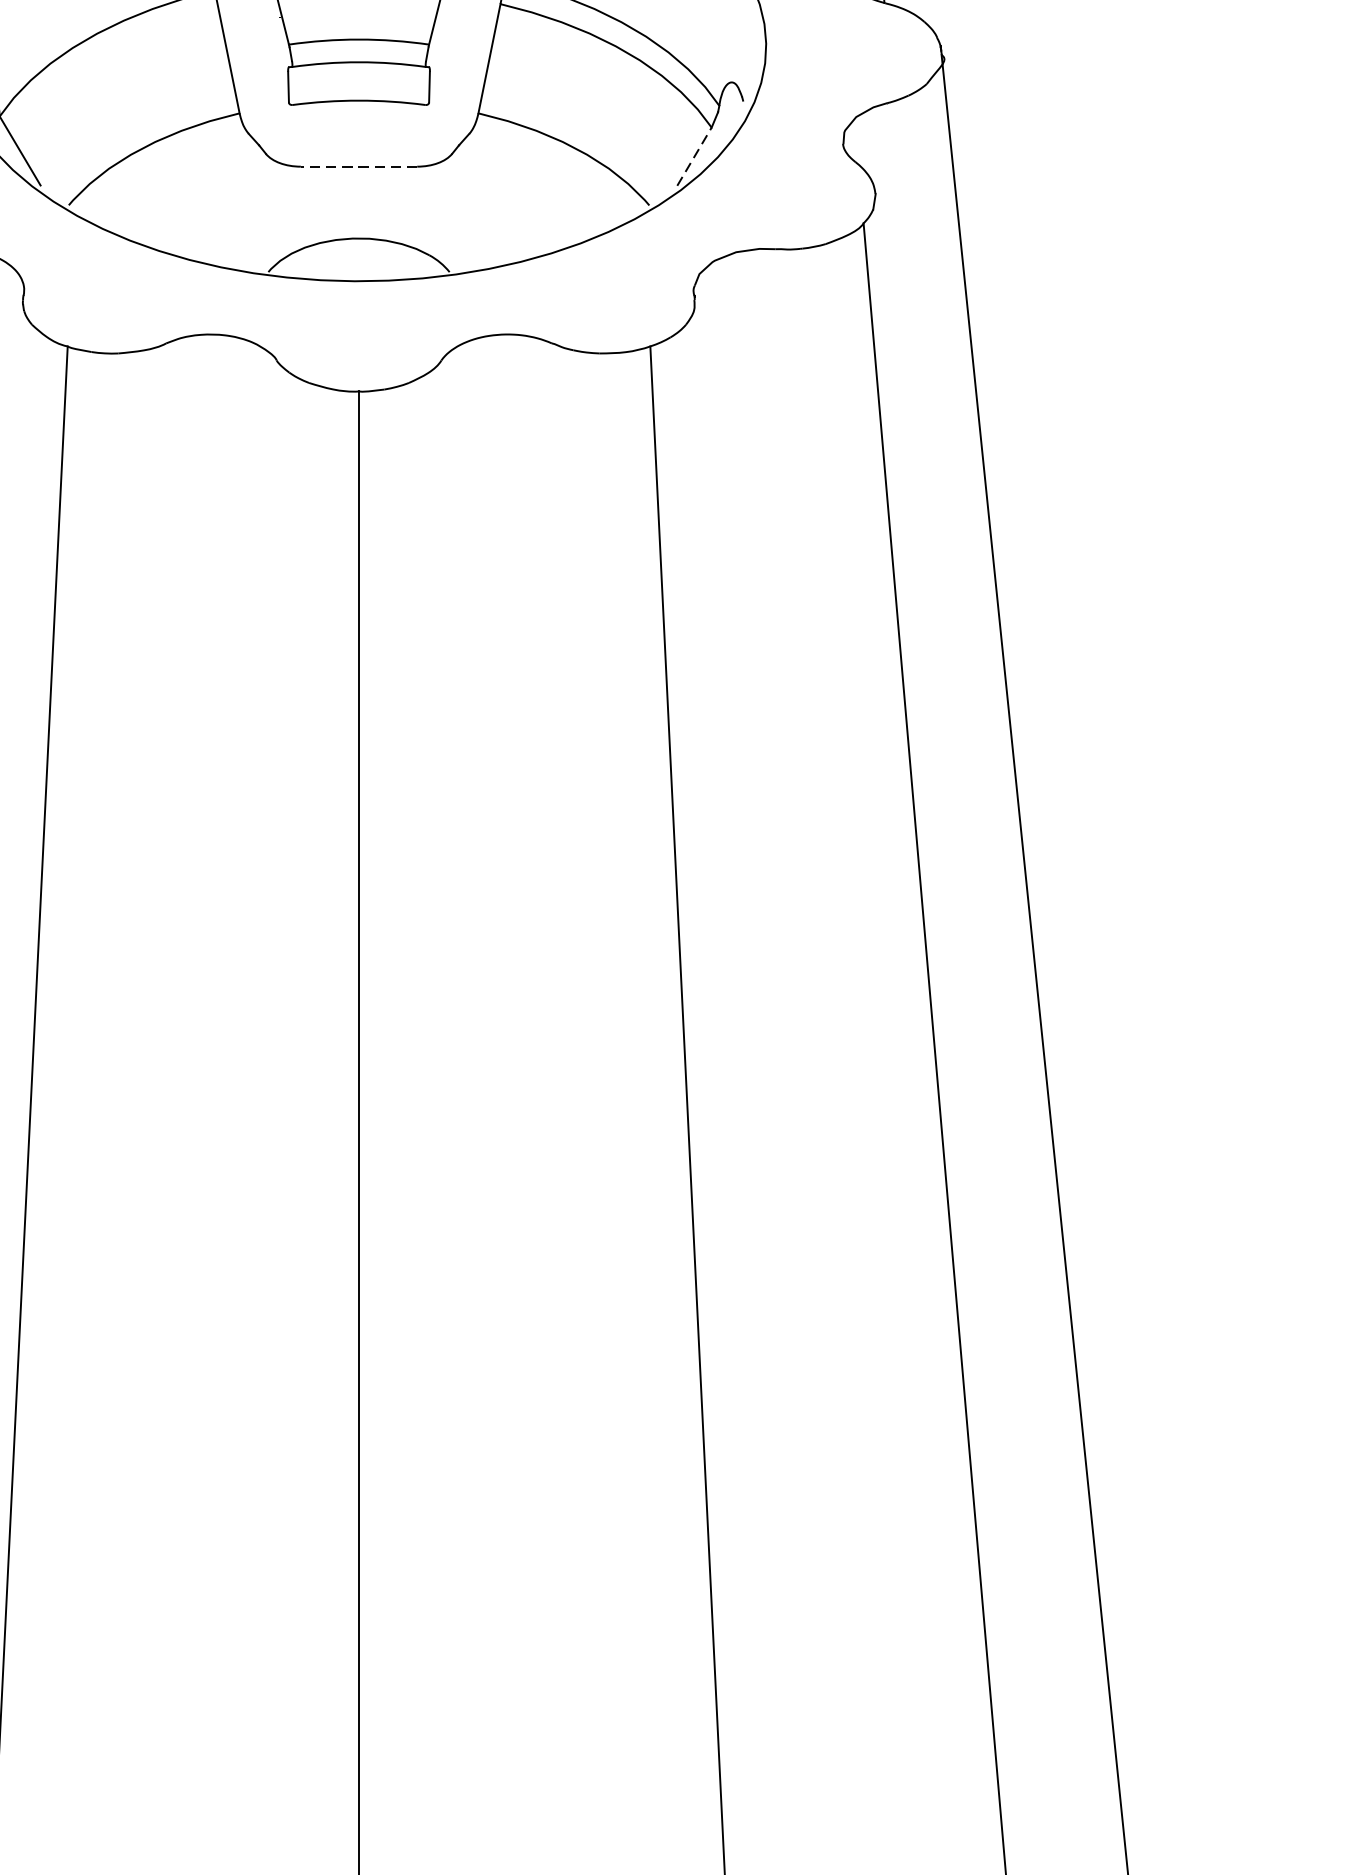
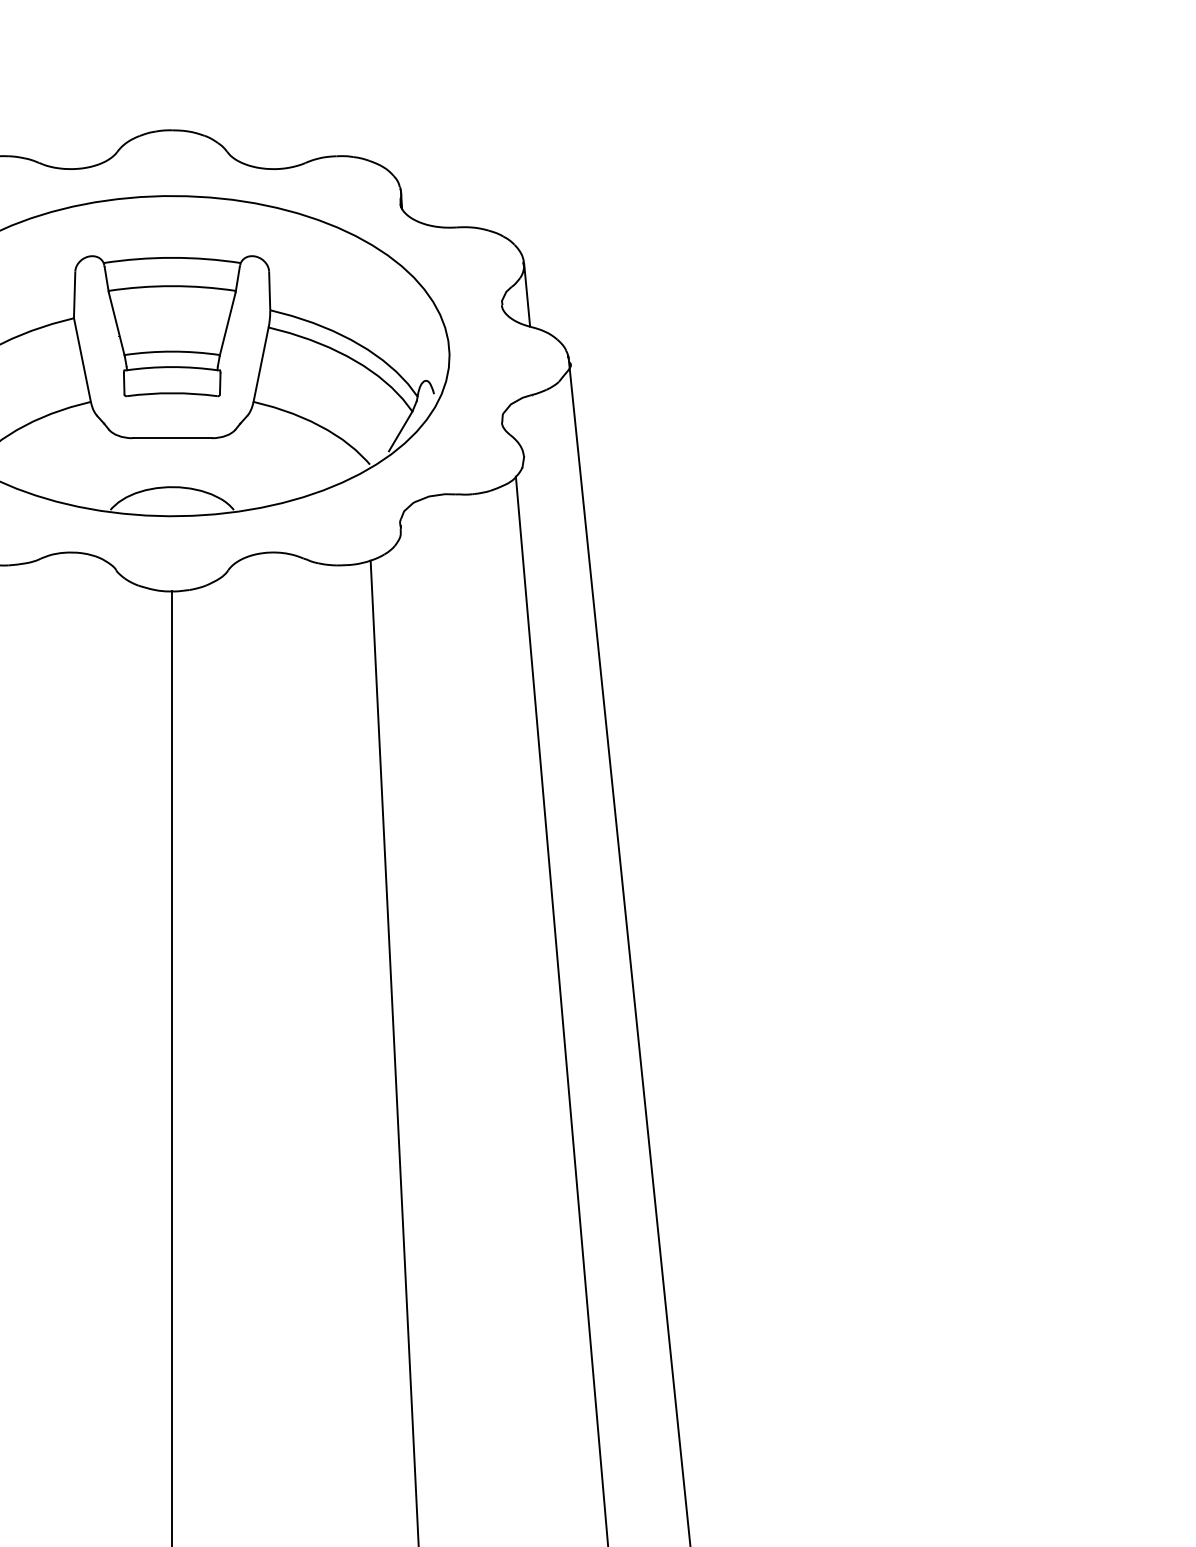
line: (694, 156) -> (400, 431), dashed -> solid
line: (359, 167) -> (172, 438), dashed -> solid

